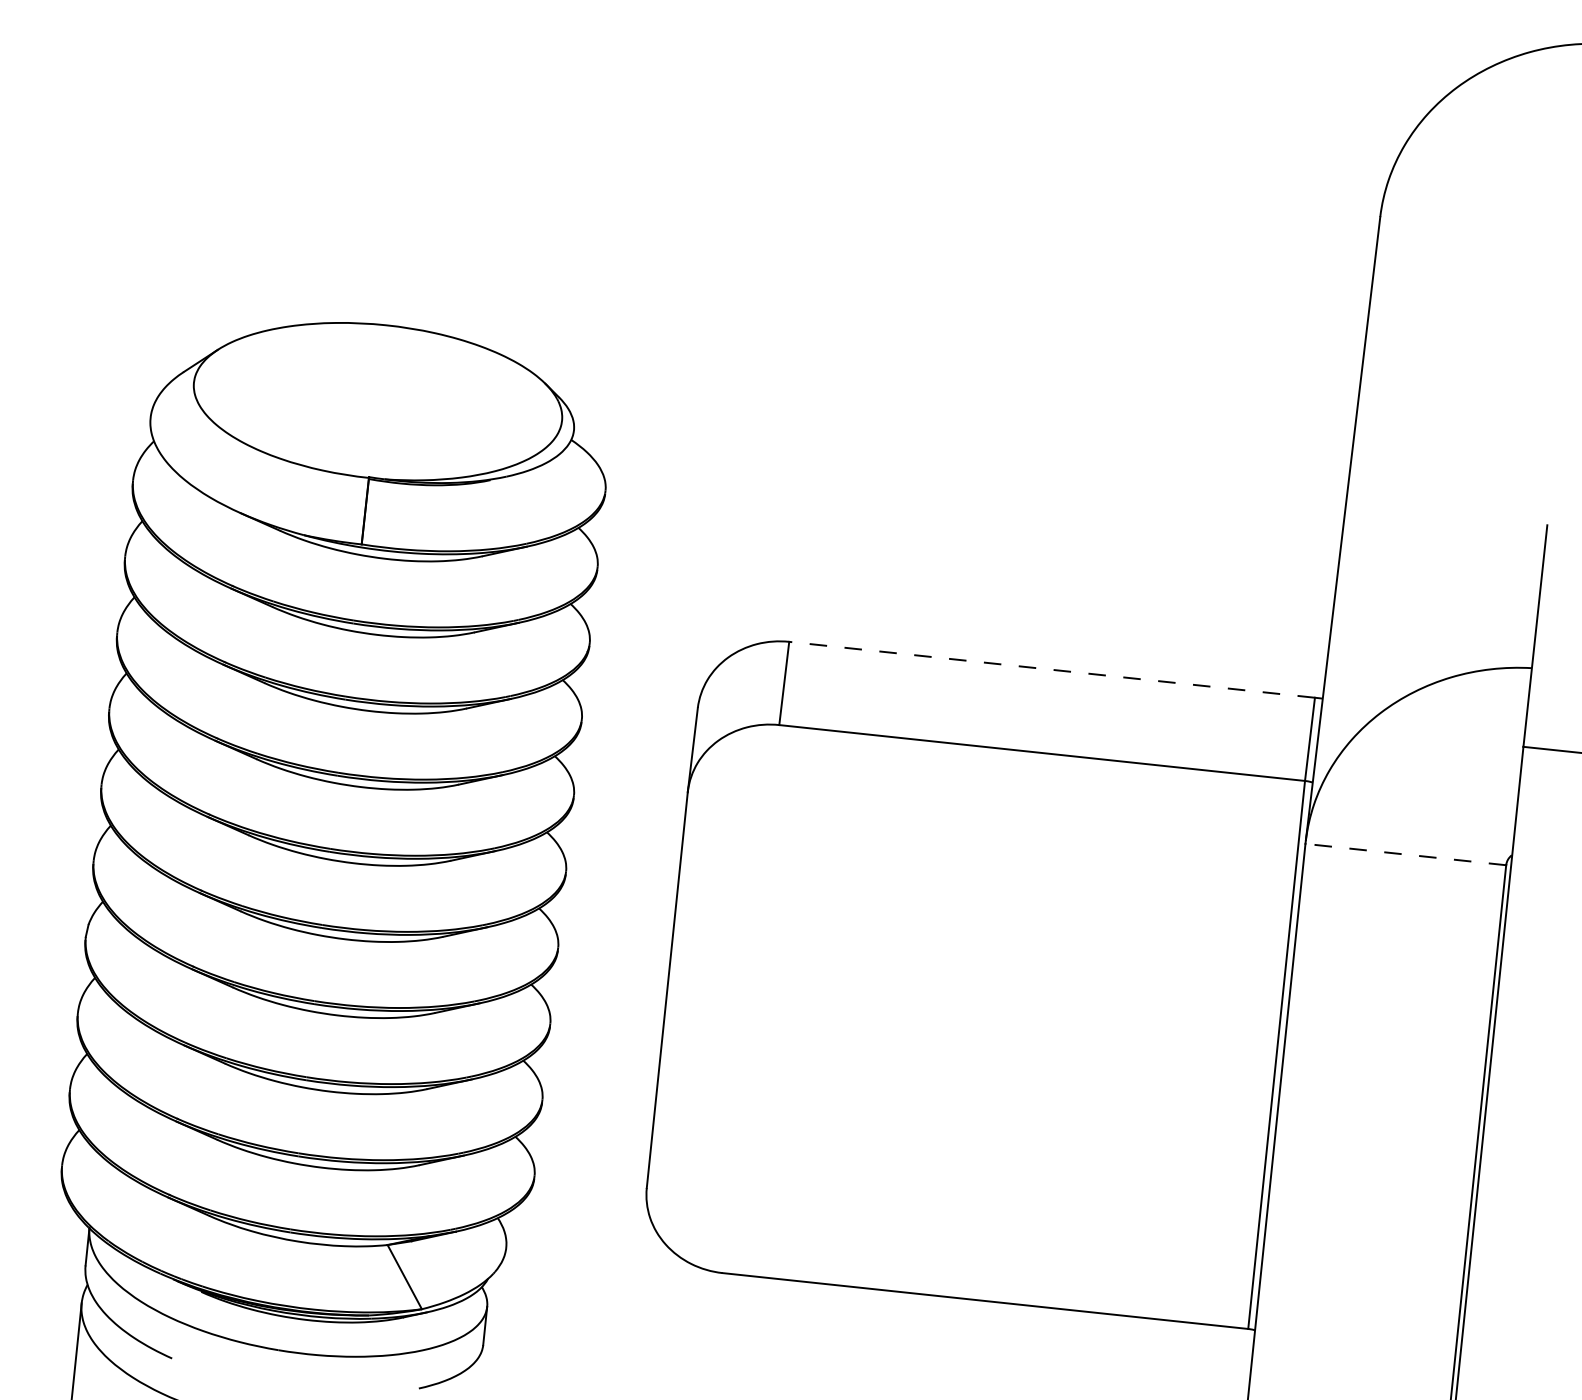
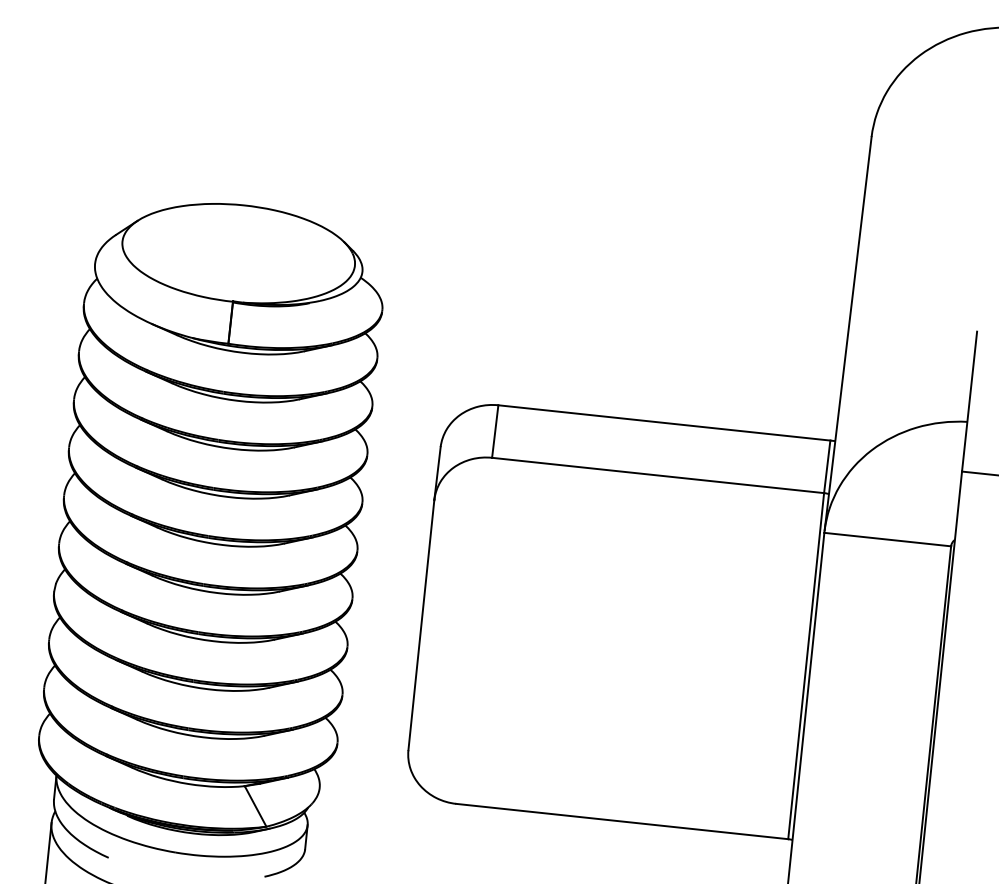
line: (1052, 669) -> (664, 422), dashed -> solid
line: (1405, 854) -> (887, 539), dashed -> solid

